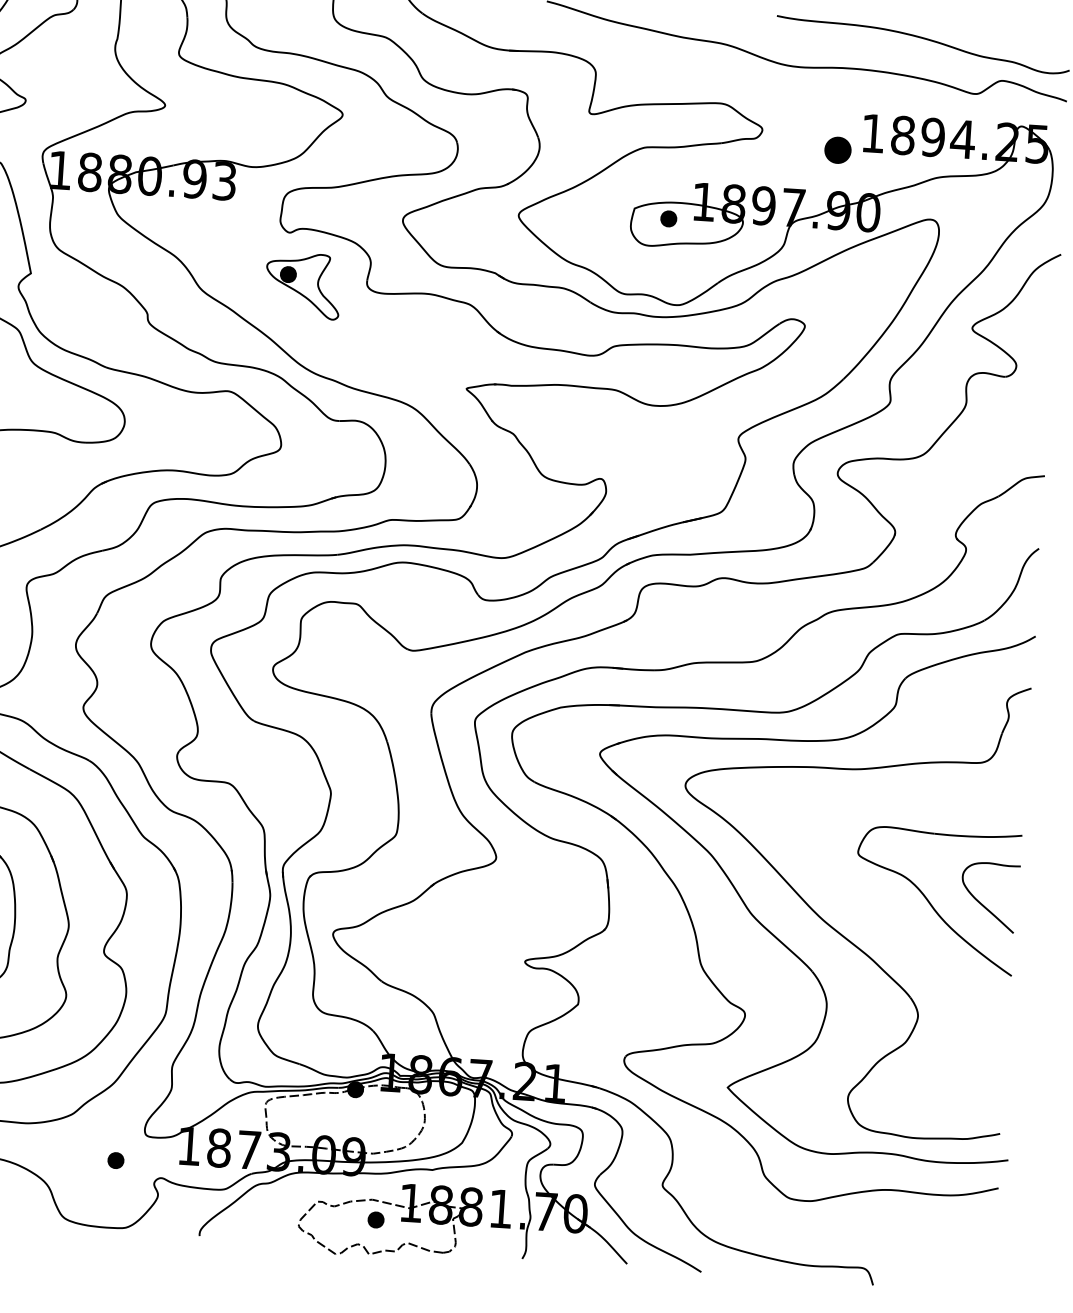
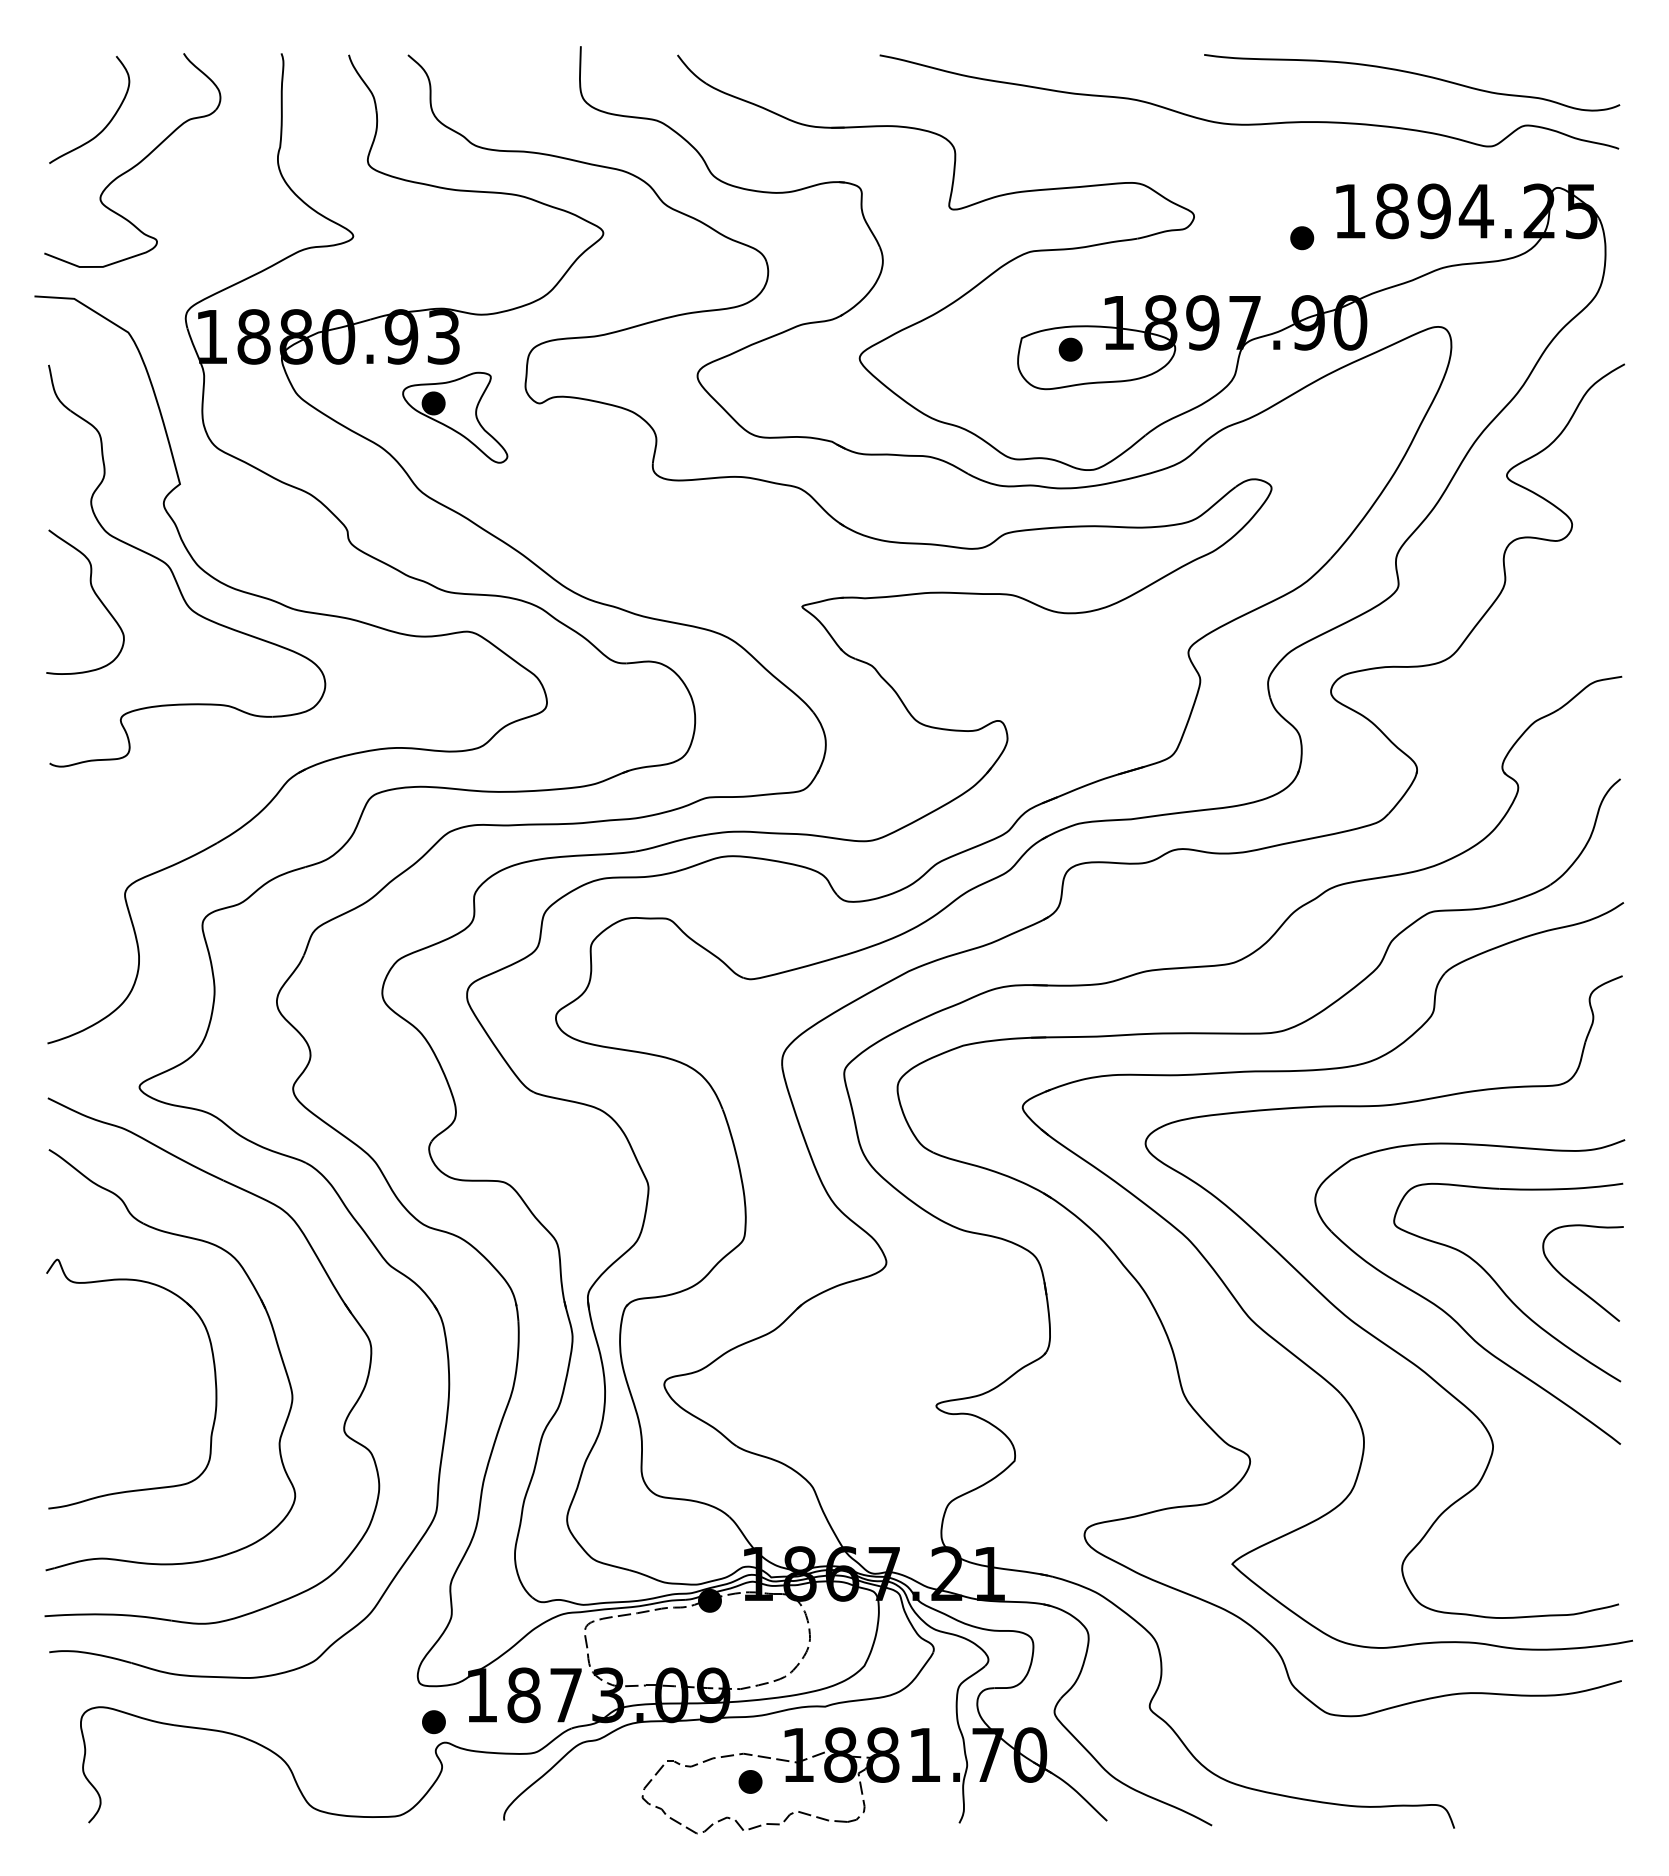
part: (838, 150) -> (1302, 238), size x0.62
part: (303, 285) -> (455, 417), moved
part: (891, 919) -> (1447, 1312), added
part: (115, 1160) -> (433, 1722), moved

